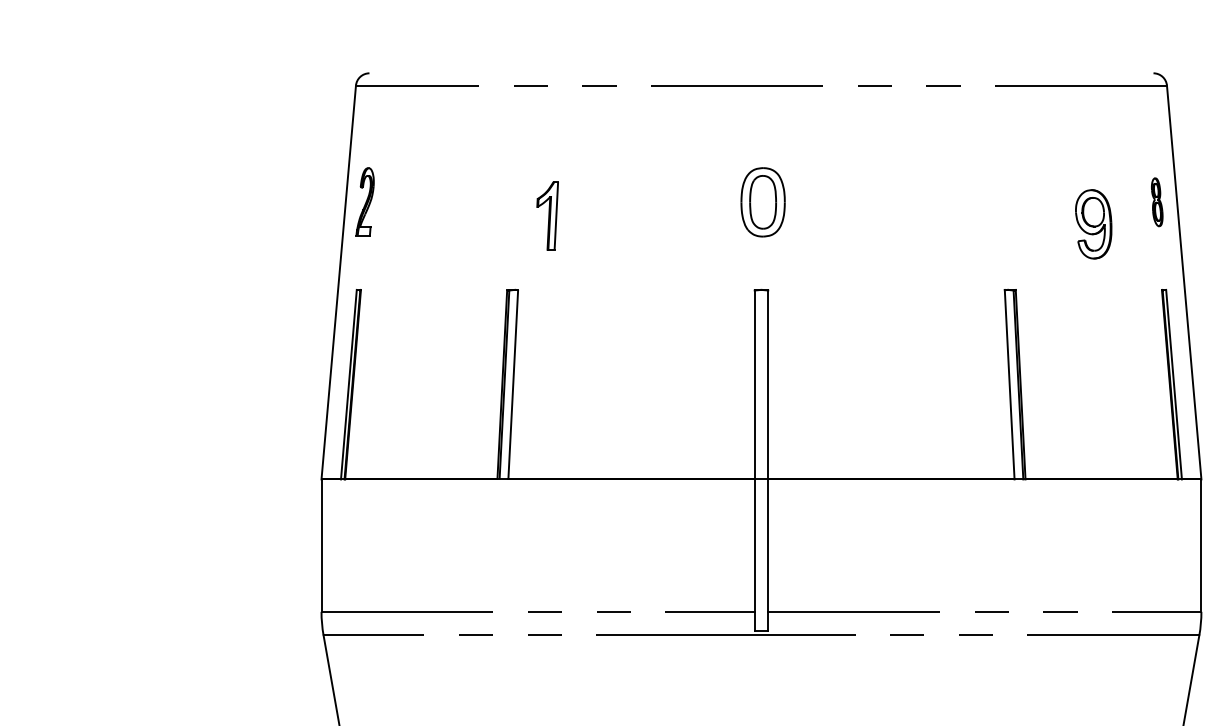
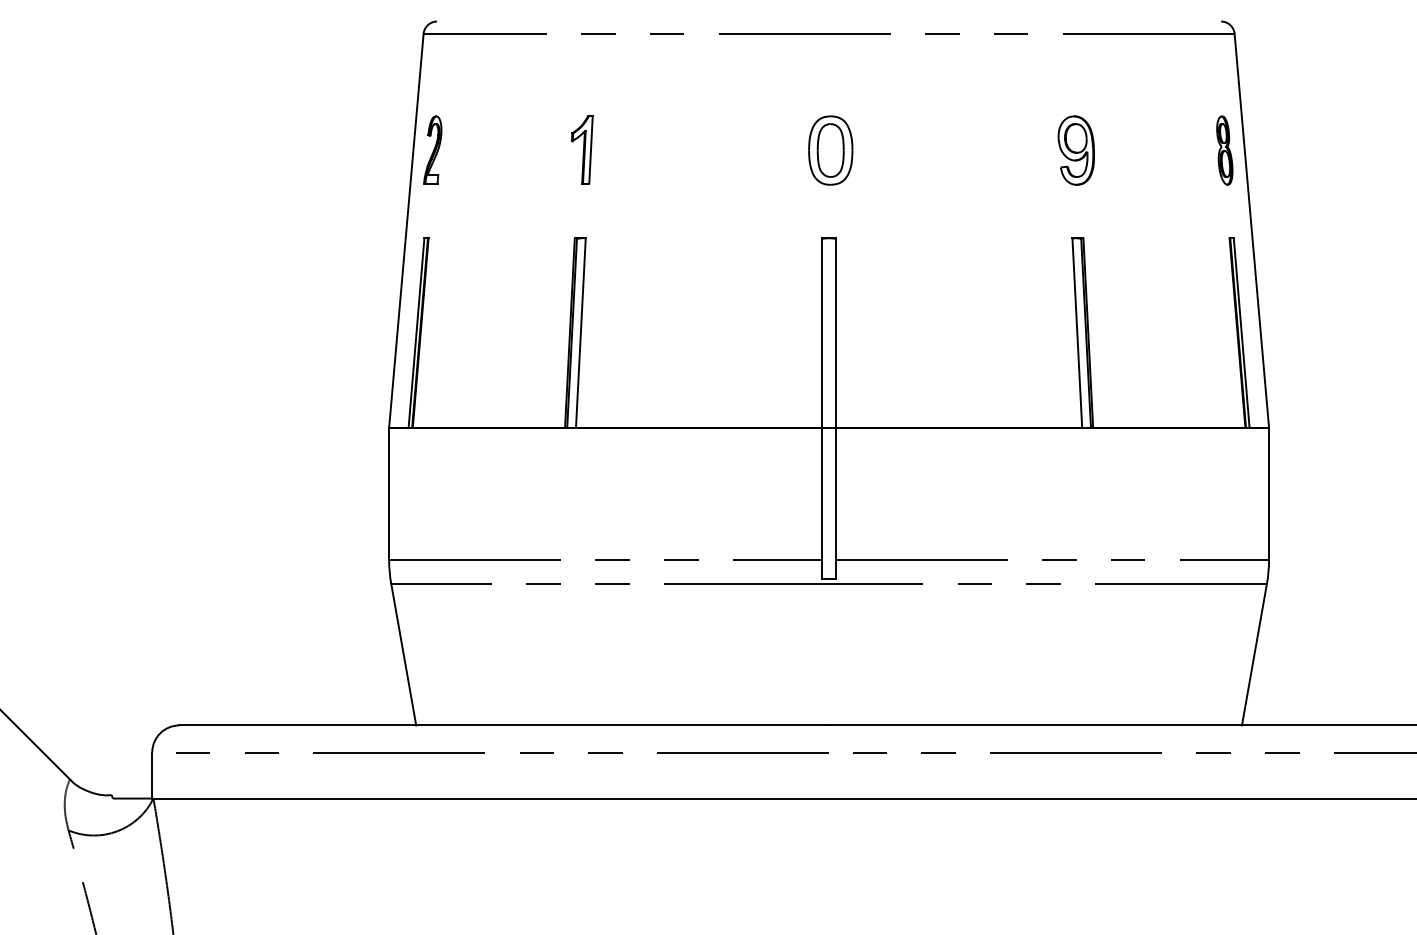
part: (1156, 202) -> (1224, 150), size x1.43
part: (547, 215) -> (582, 149), moved
part: (1092, 224) -> (1075, 150), moved

